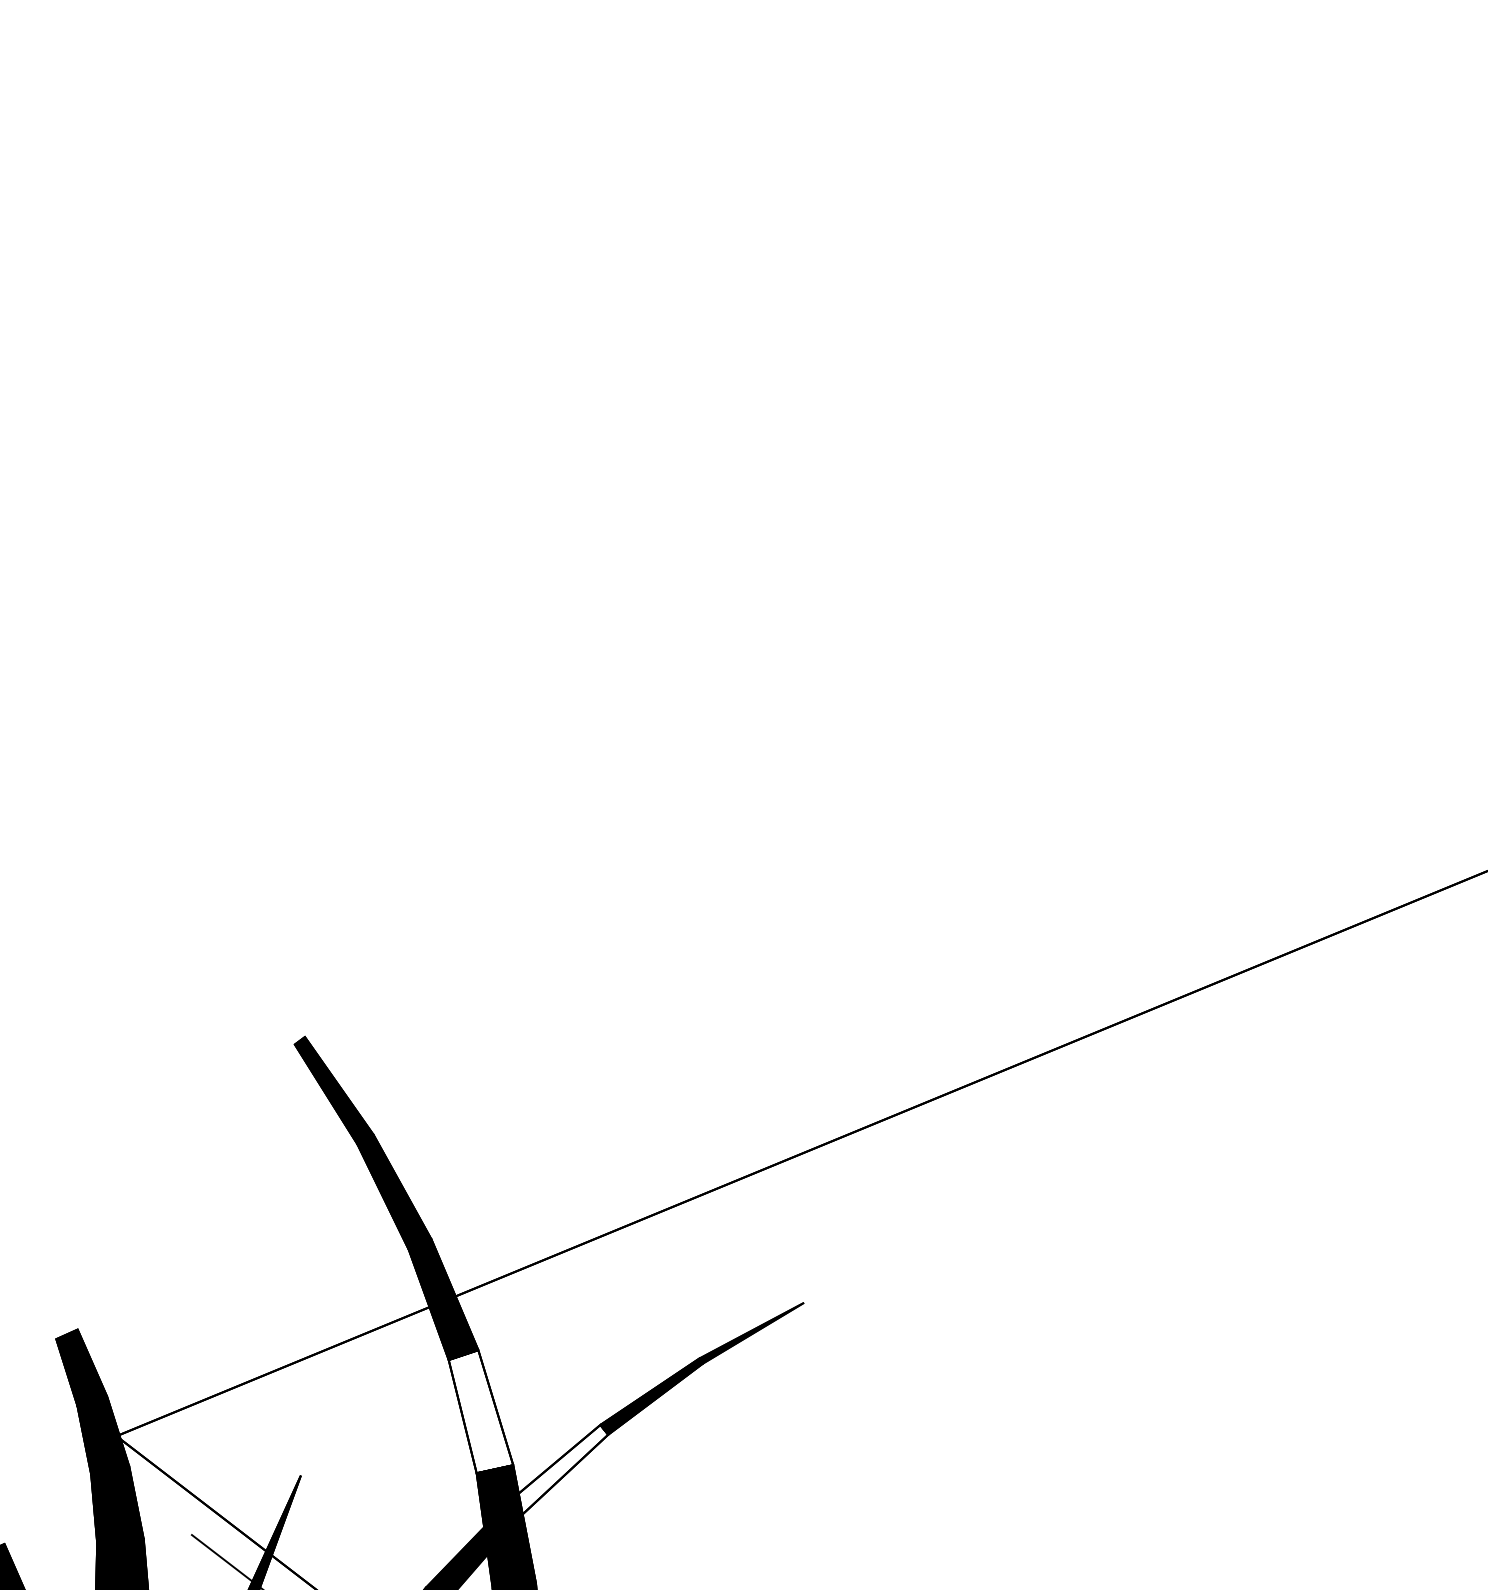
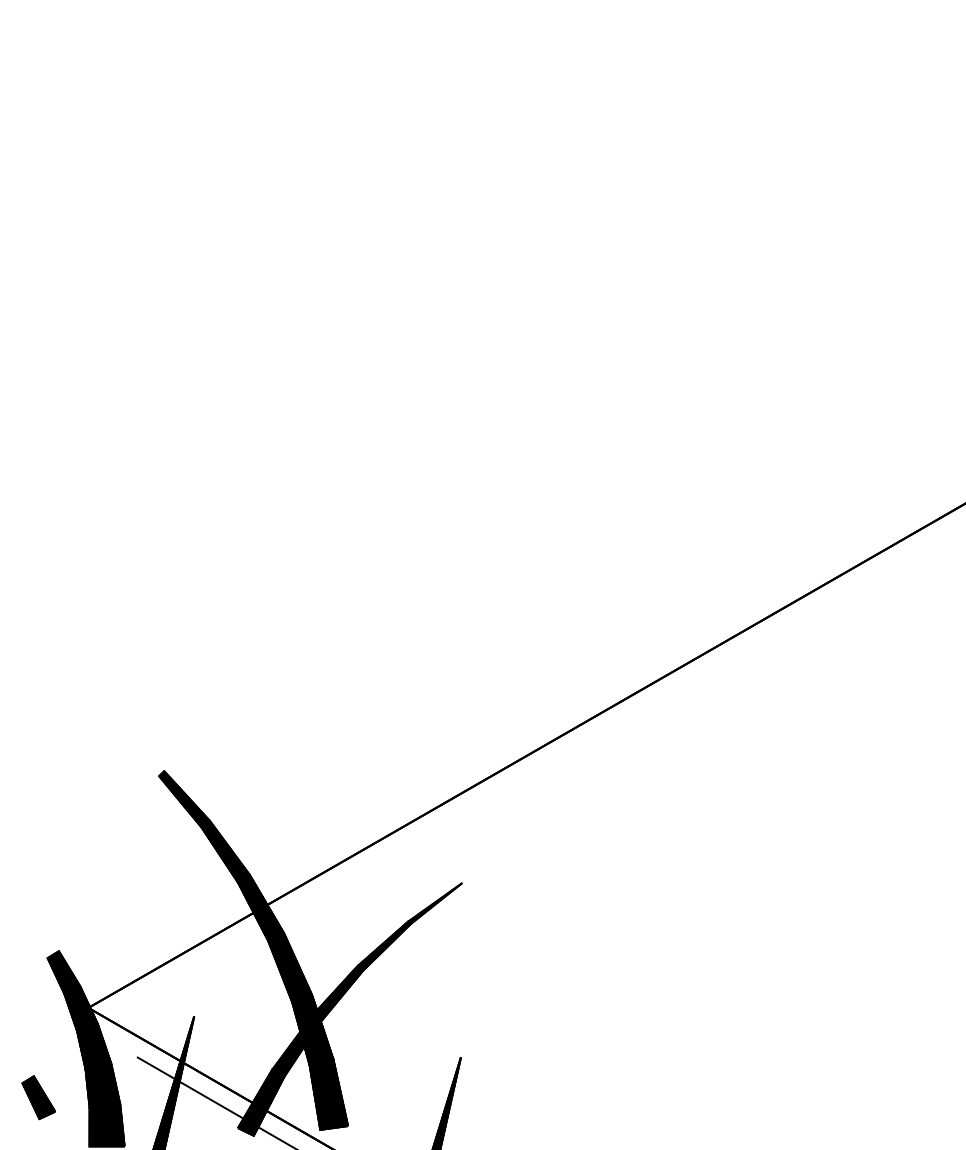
fill: (481, 1411) -> (290, 967), added
fill: (558, 1470) -> (337, 994), added

